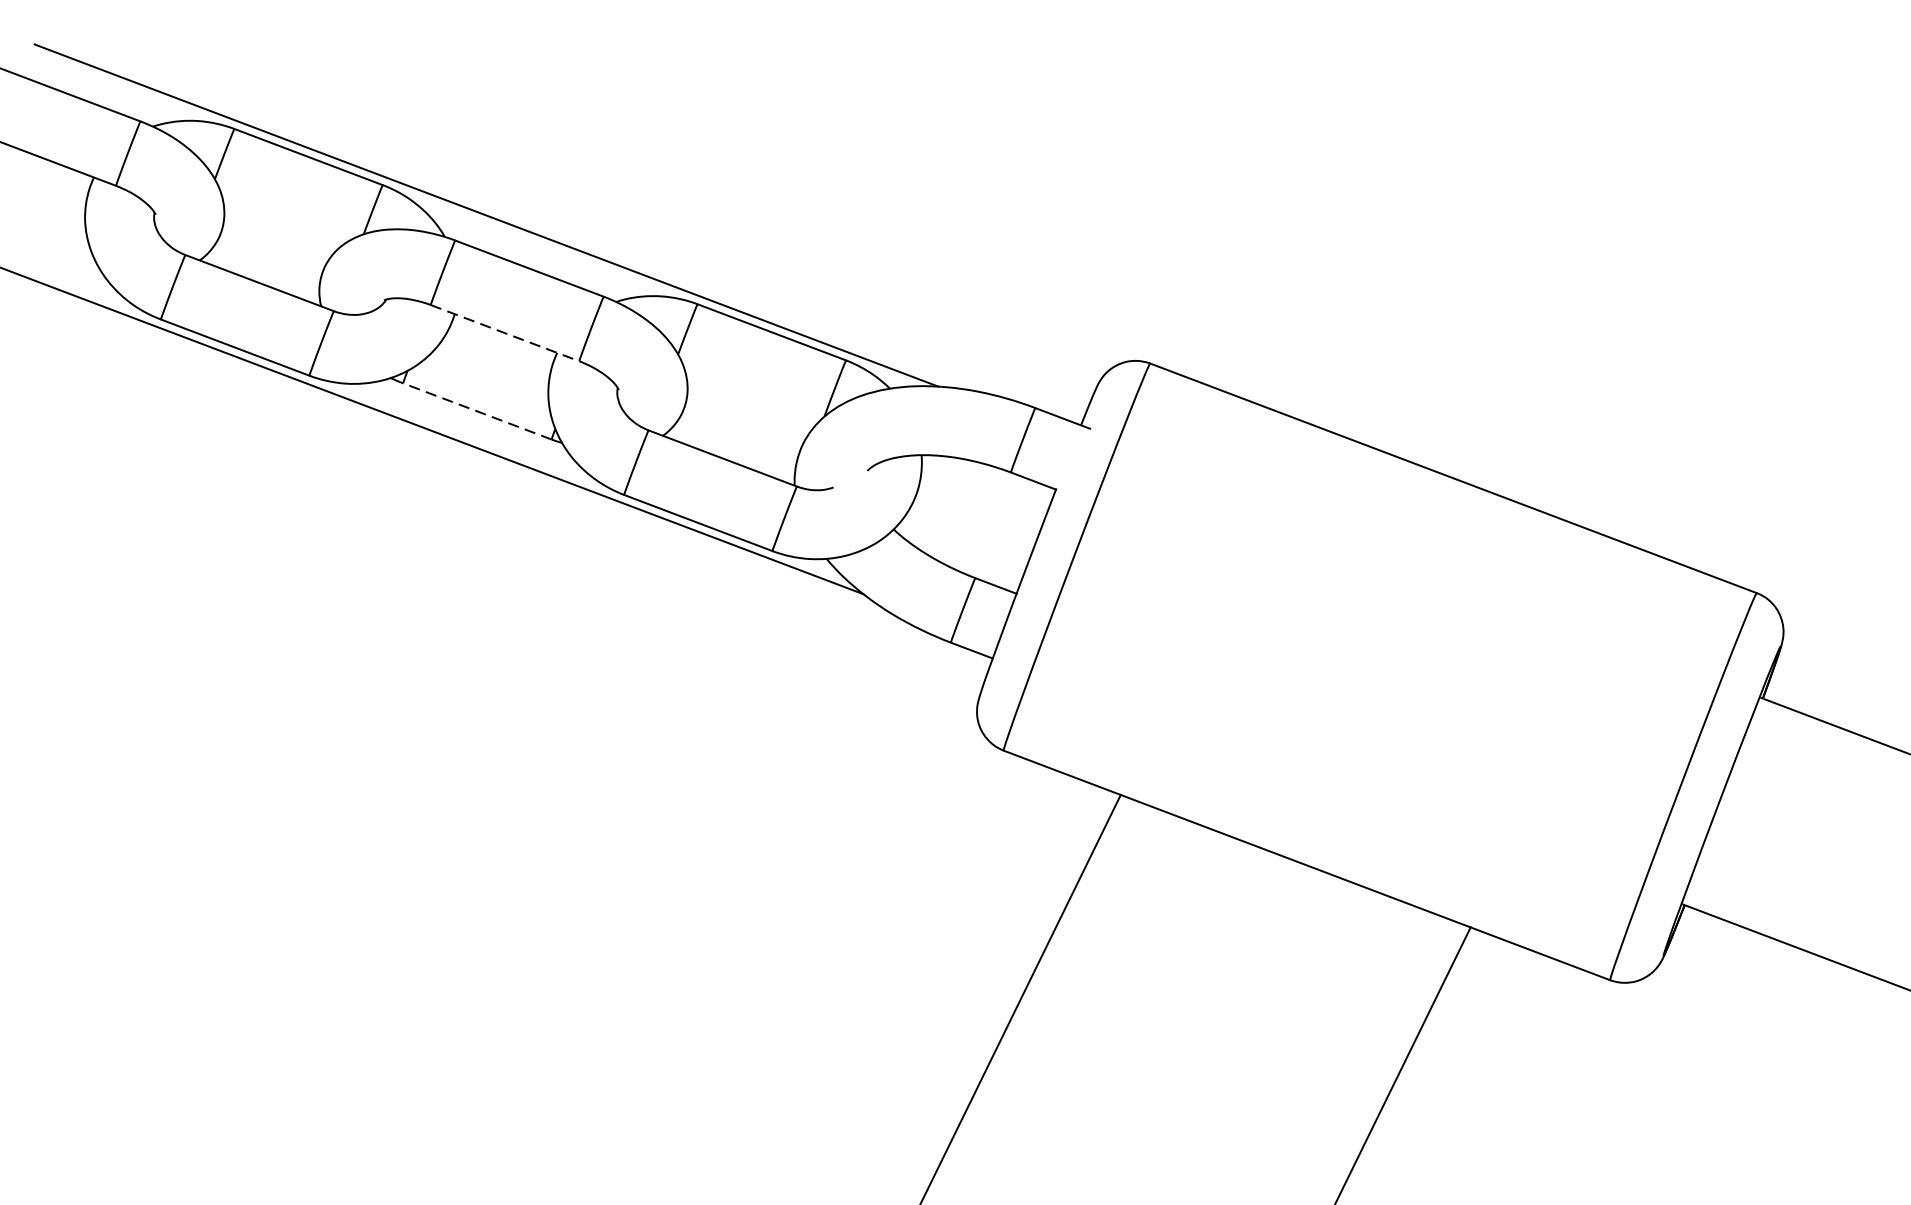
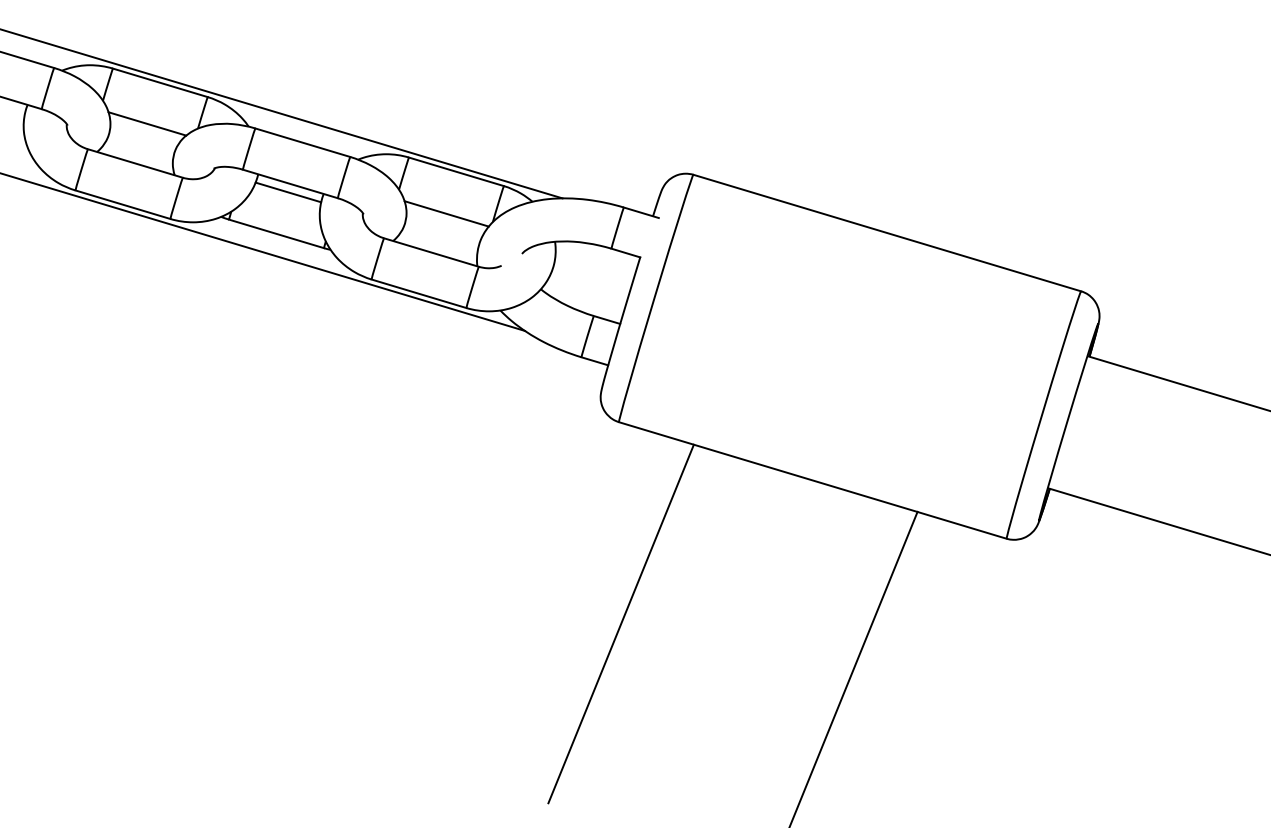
line: (283, 220) -> (147, 123), added
line: (505, 332) -> (290, 183), dashed -> solid
line: (501, 346) -> (288, 192), added
line: (751, 397) -> (446, 213), added
line: (477, 410) -> (276, 233), dashed -> solid

